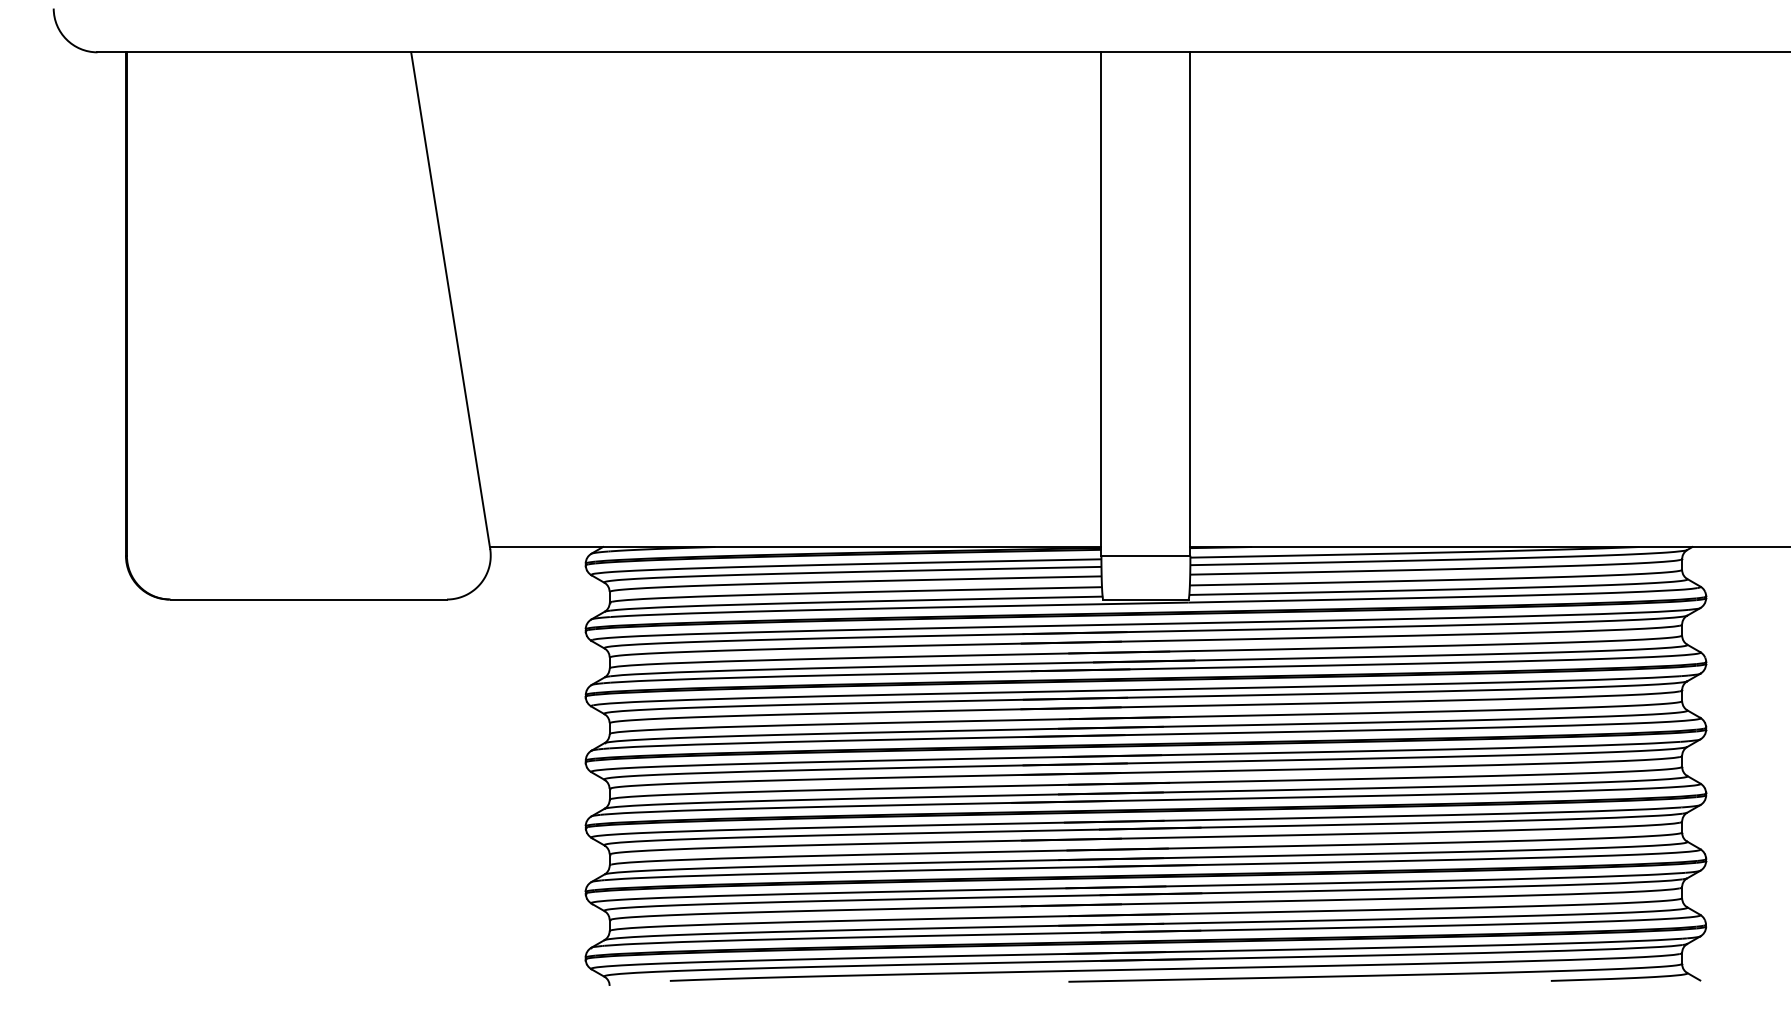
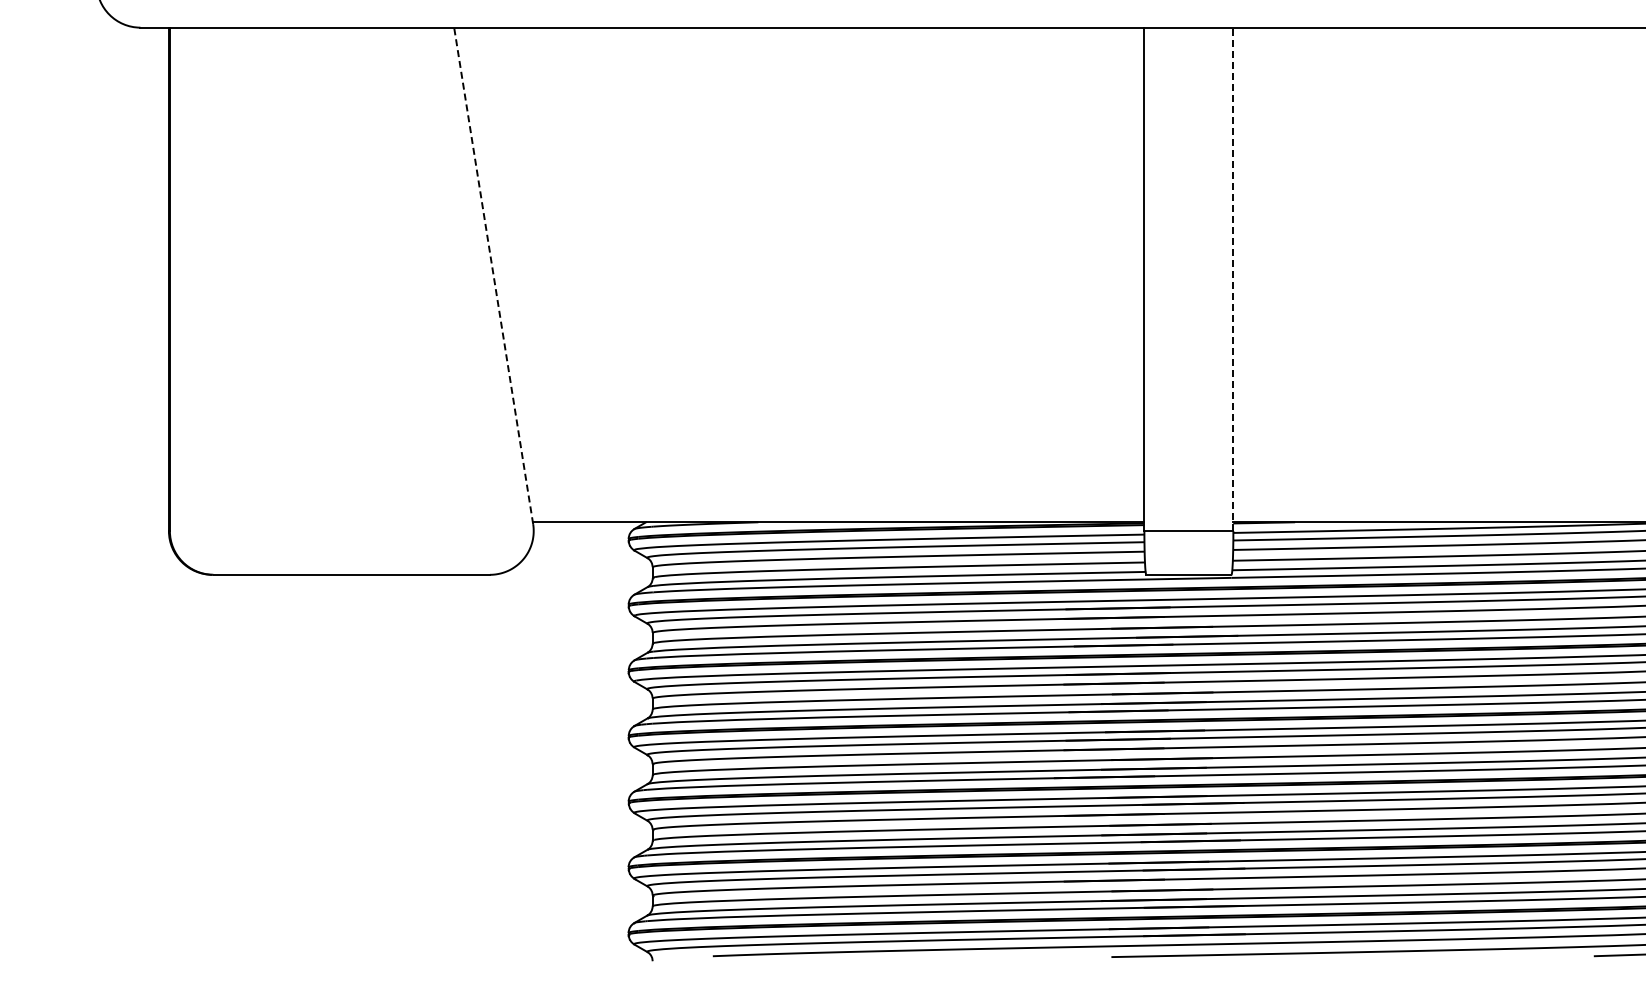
line: (450, 300) -> (493, 275), solid -> dashed
line: (1190, 304) -> (1233, 279), solid -> dashed

